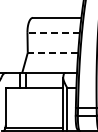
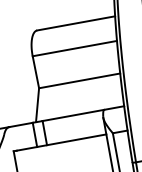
line: (53, 32) -> (74, 48), dashed -> solid
line: (52, 52) -> (78, 80), dashed -> solid

